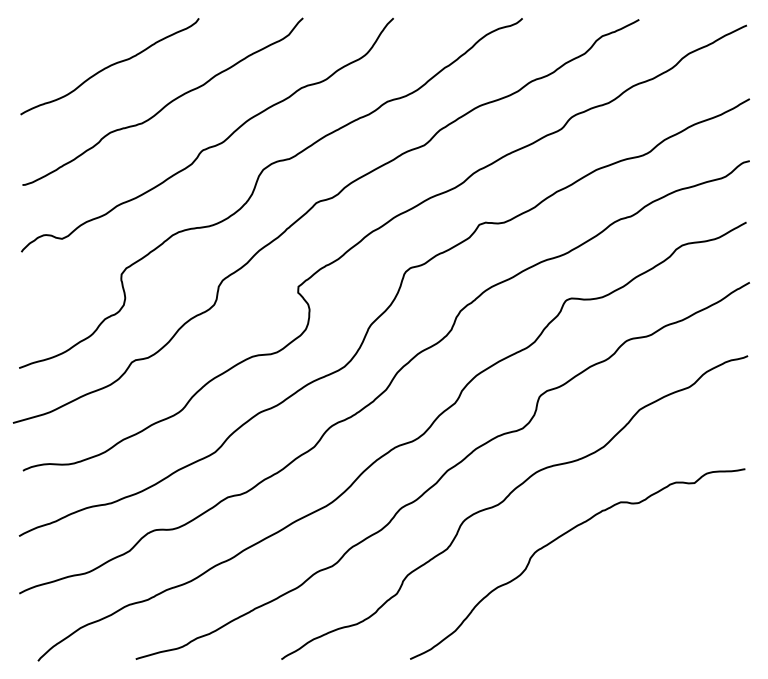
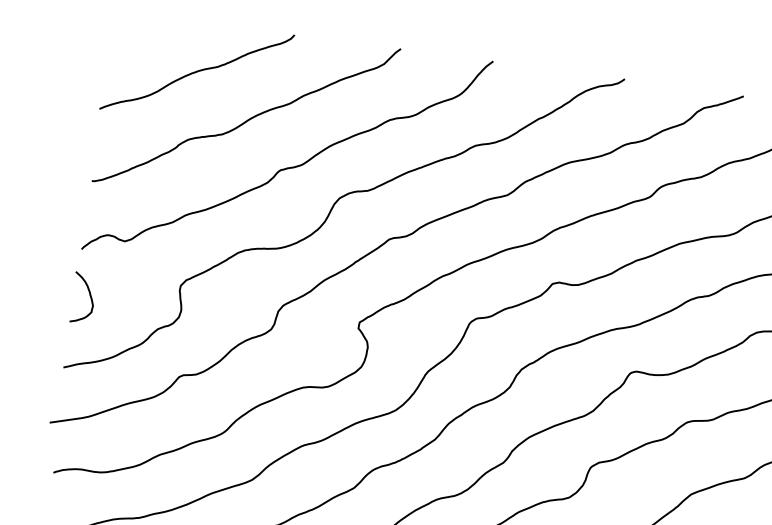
curve: (35, 296) -> (89, 296), added

